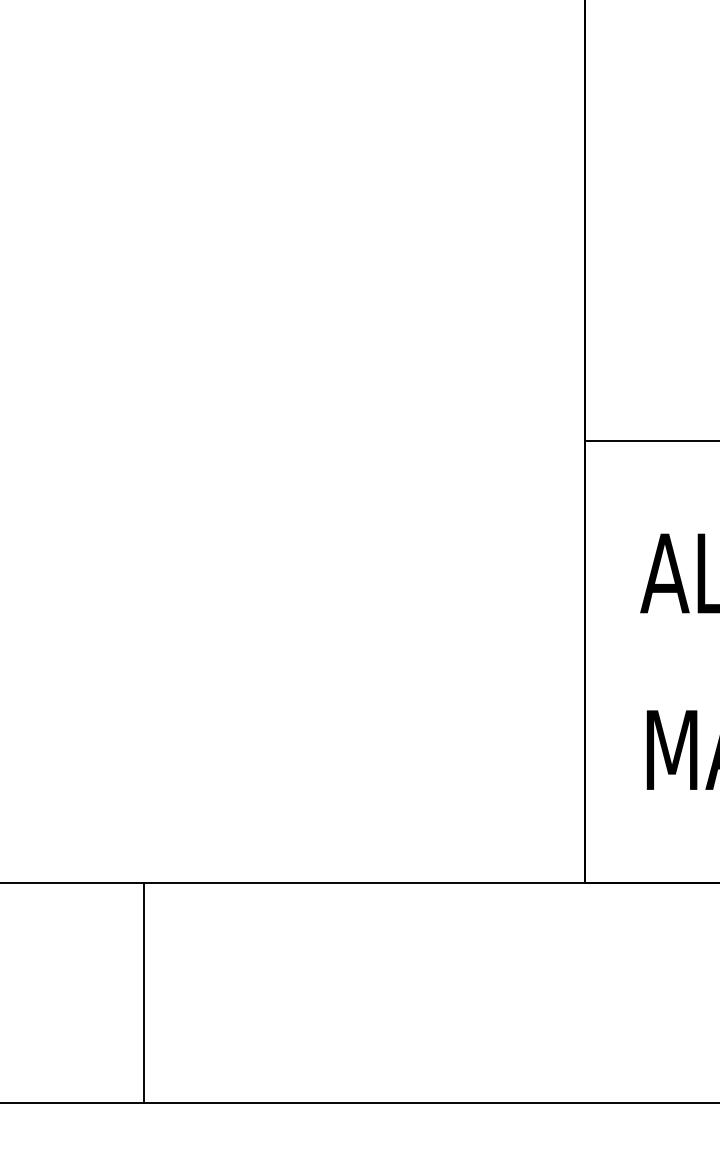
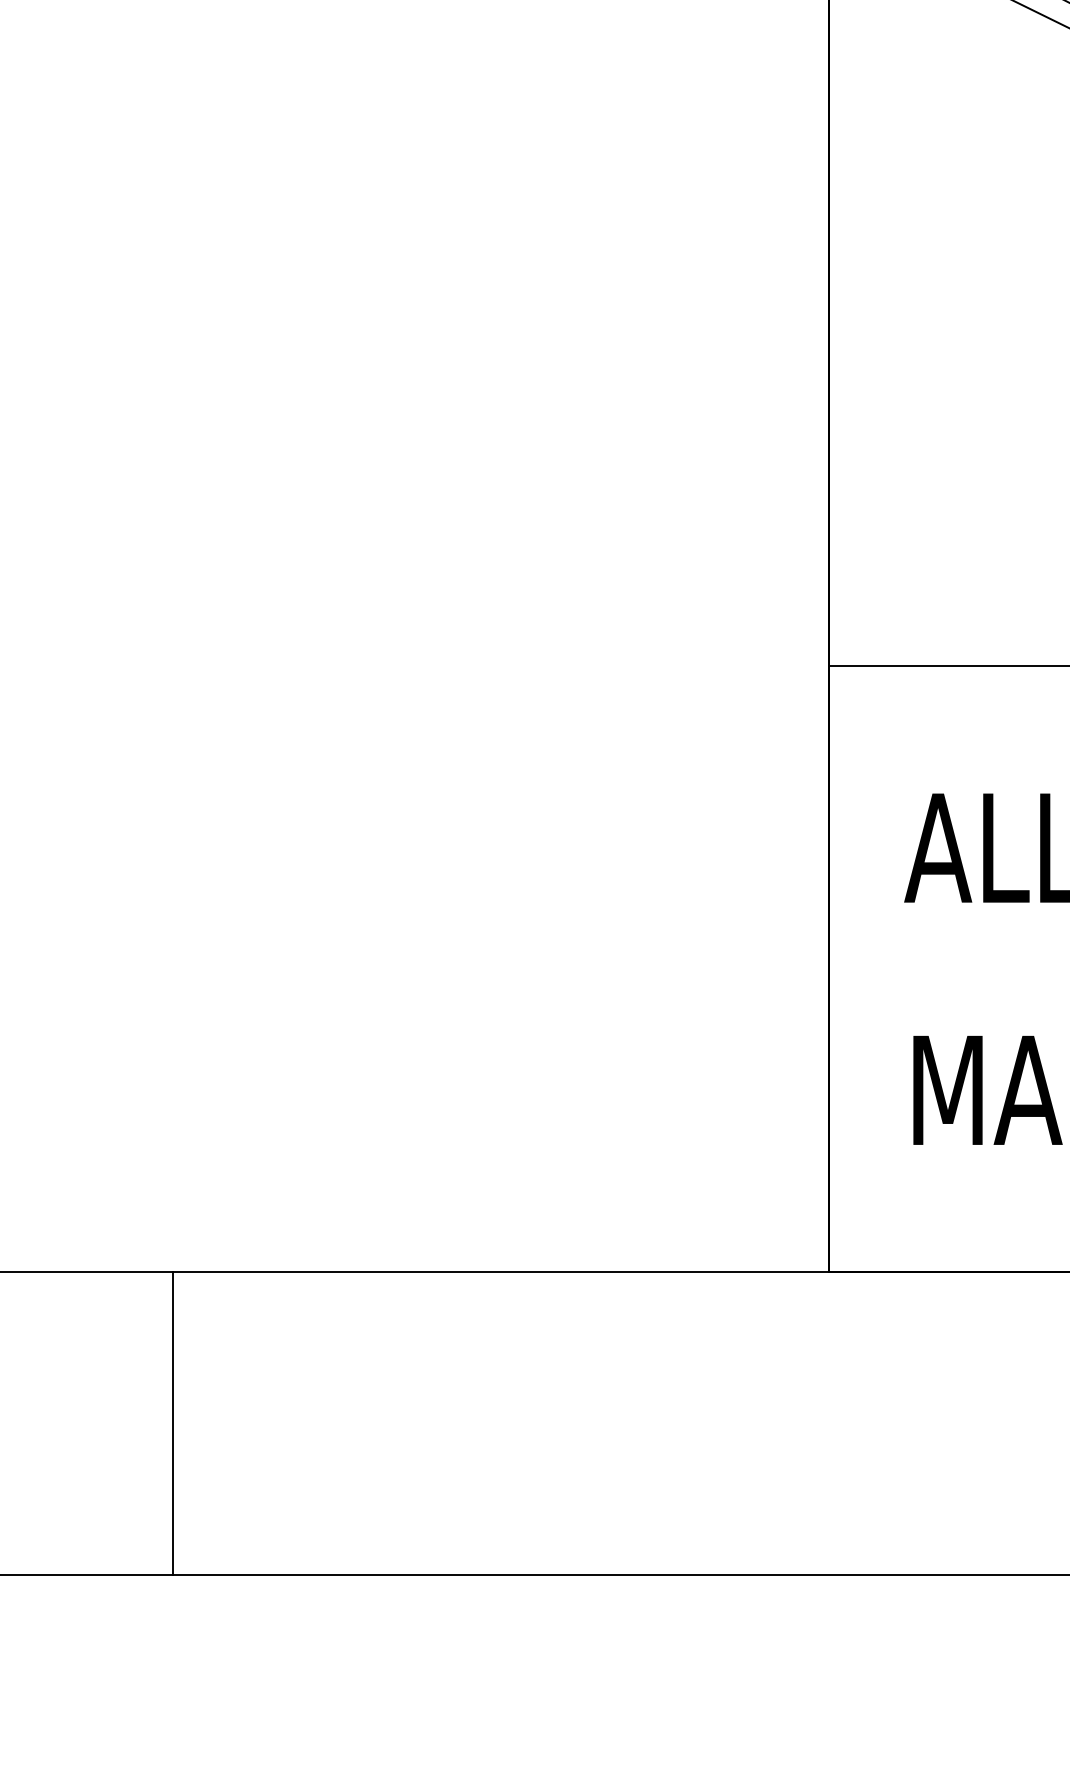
line: (143, 993) -> (173, 1423), moved

